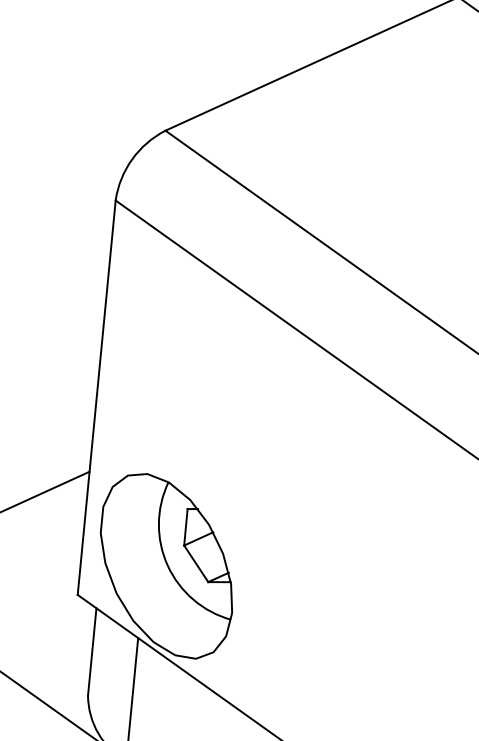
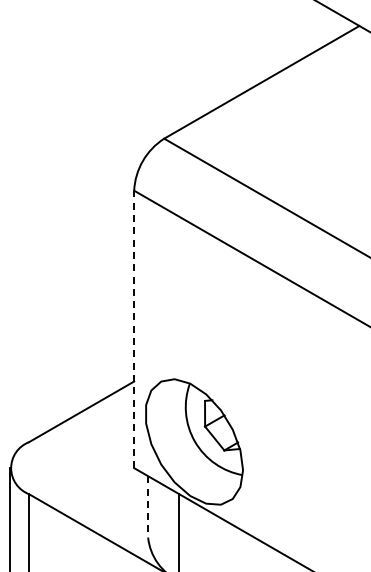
line: (97, 397) -> (134, 329), solid -> dashed
line: (92, 651) -> (148, 506), solid -> dashed

